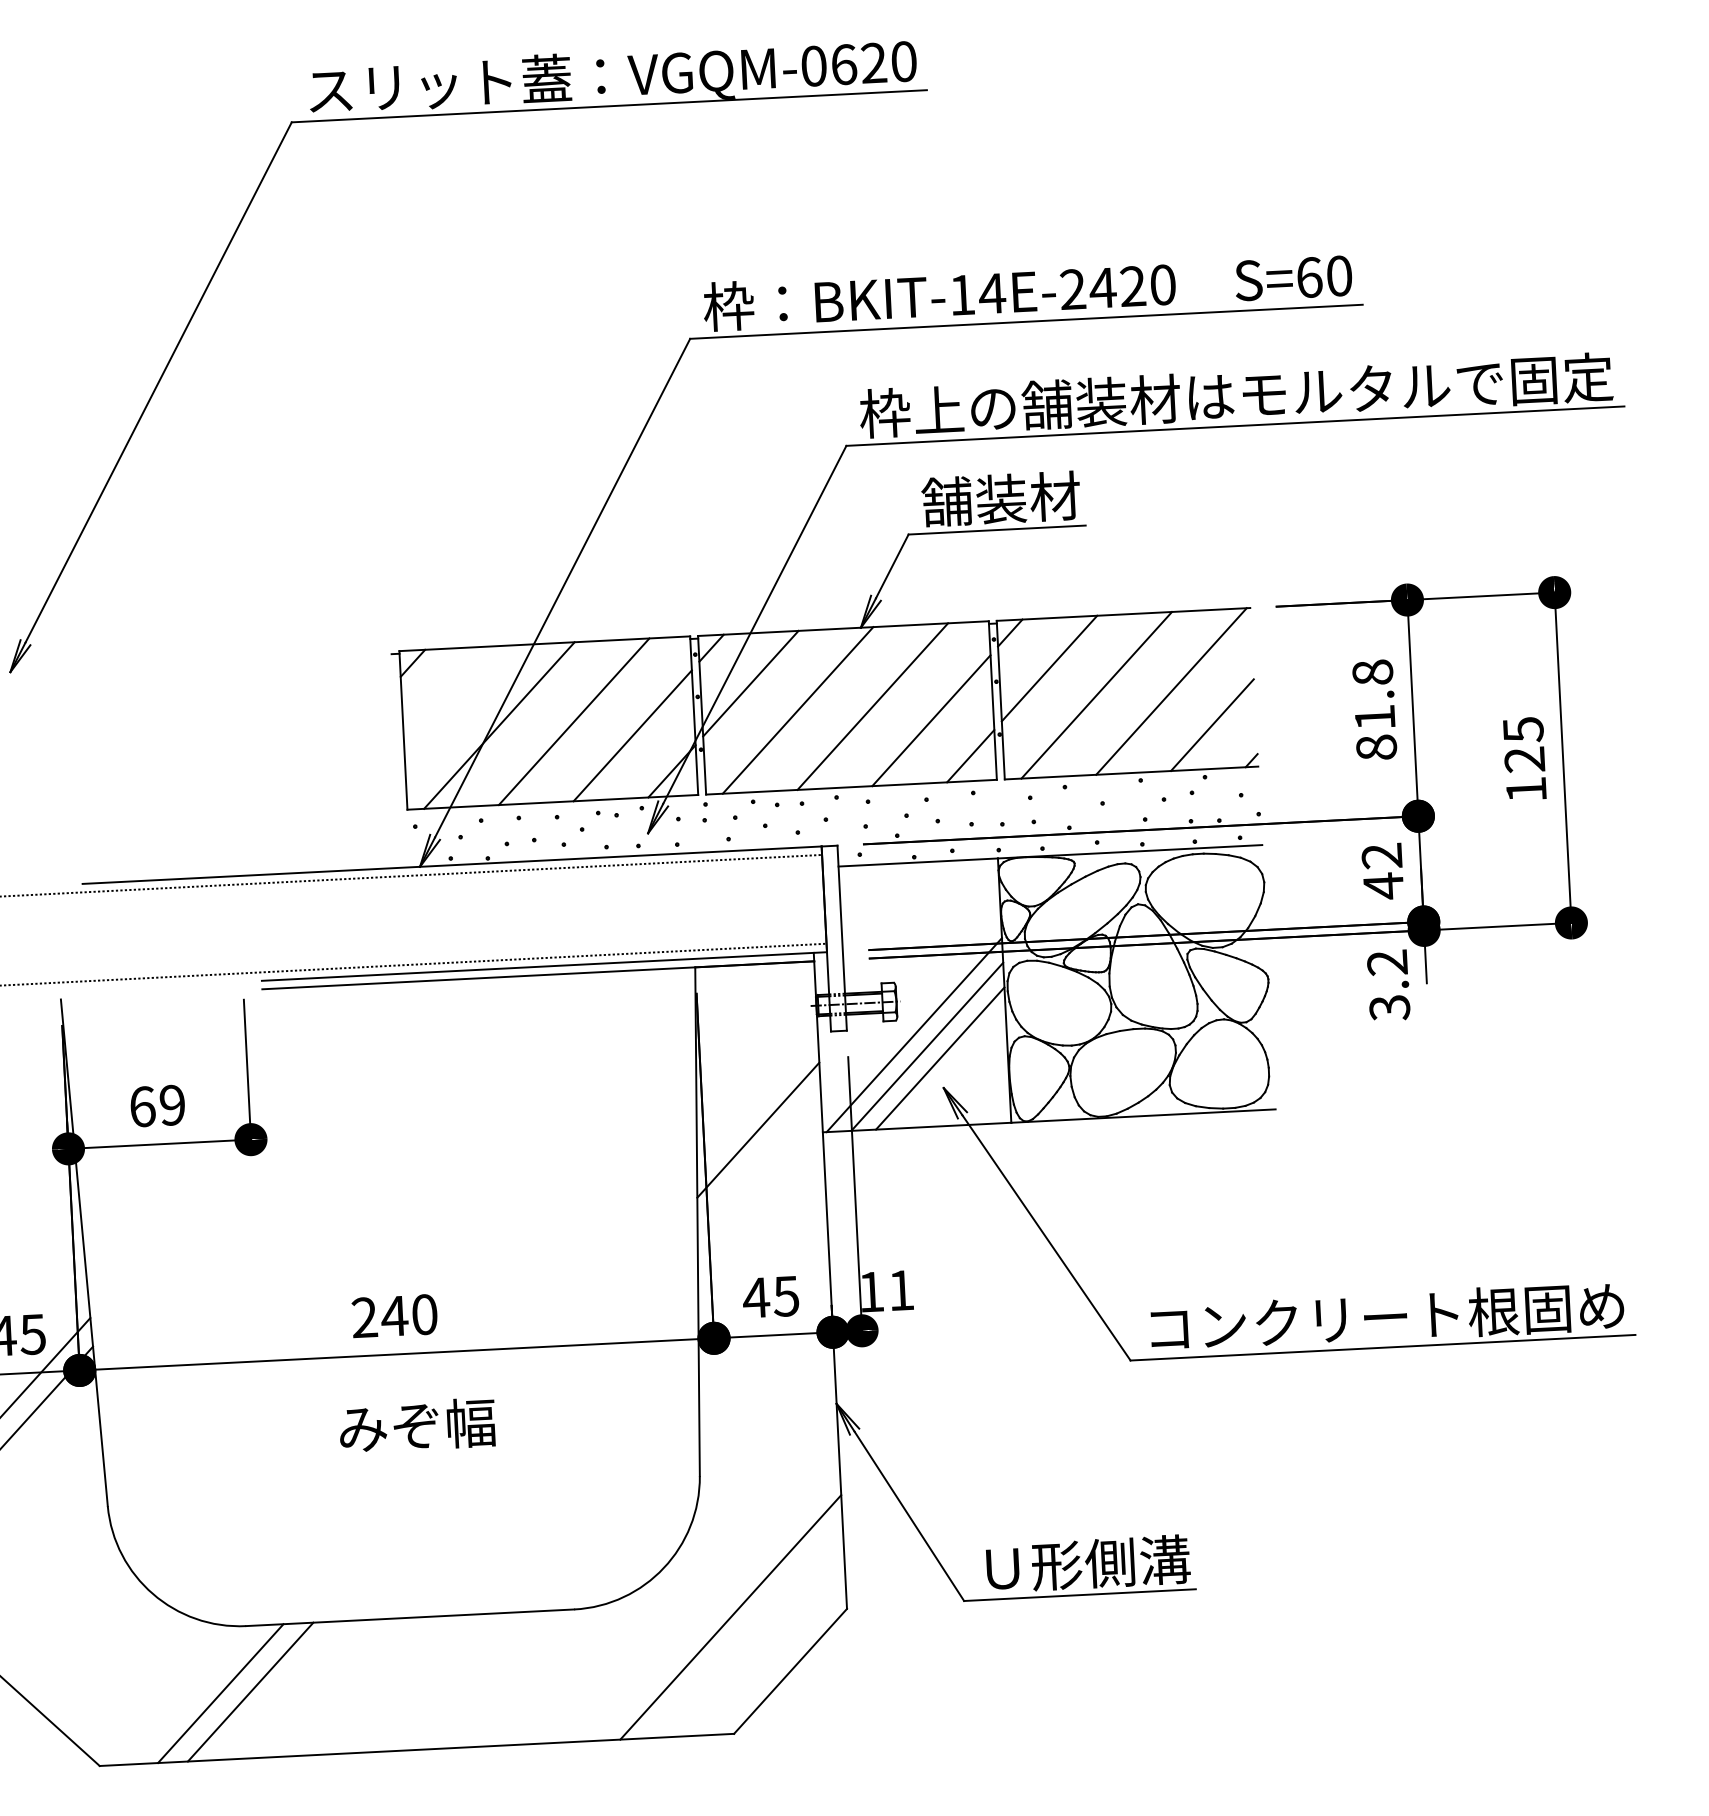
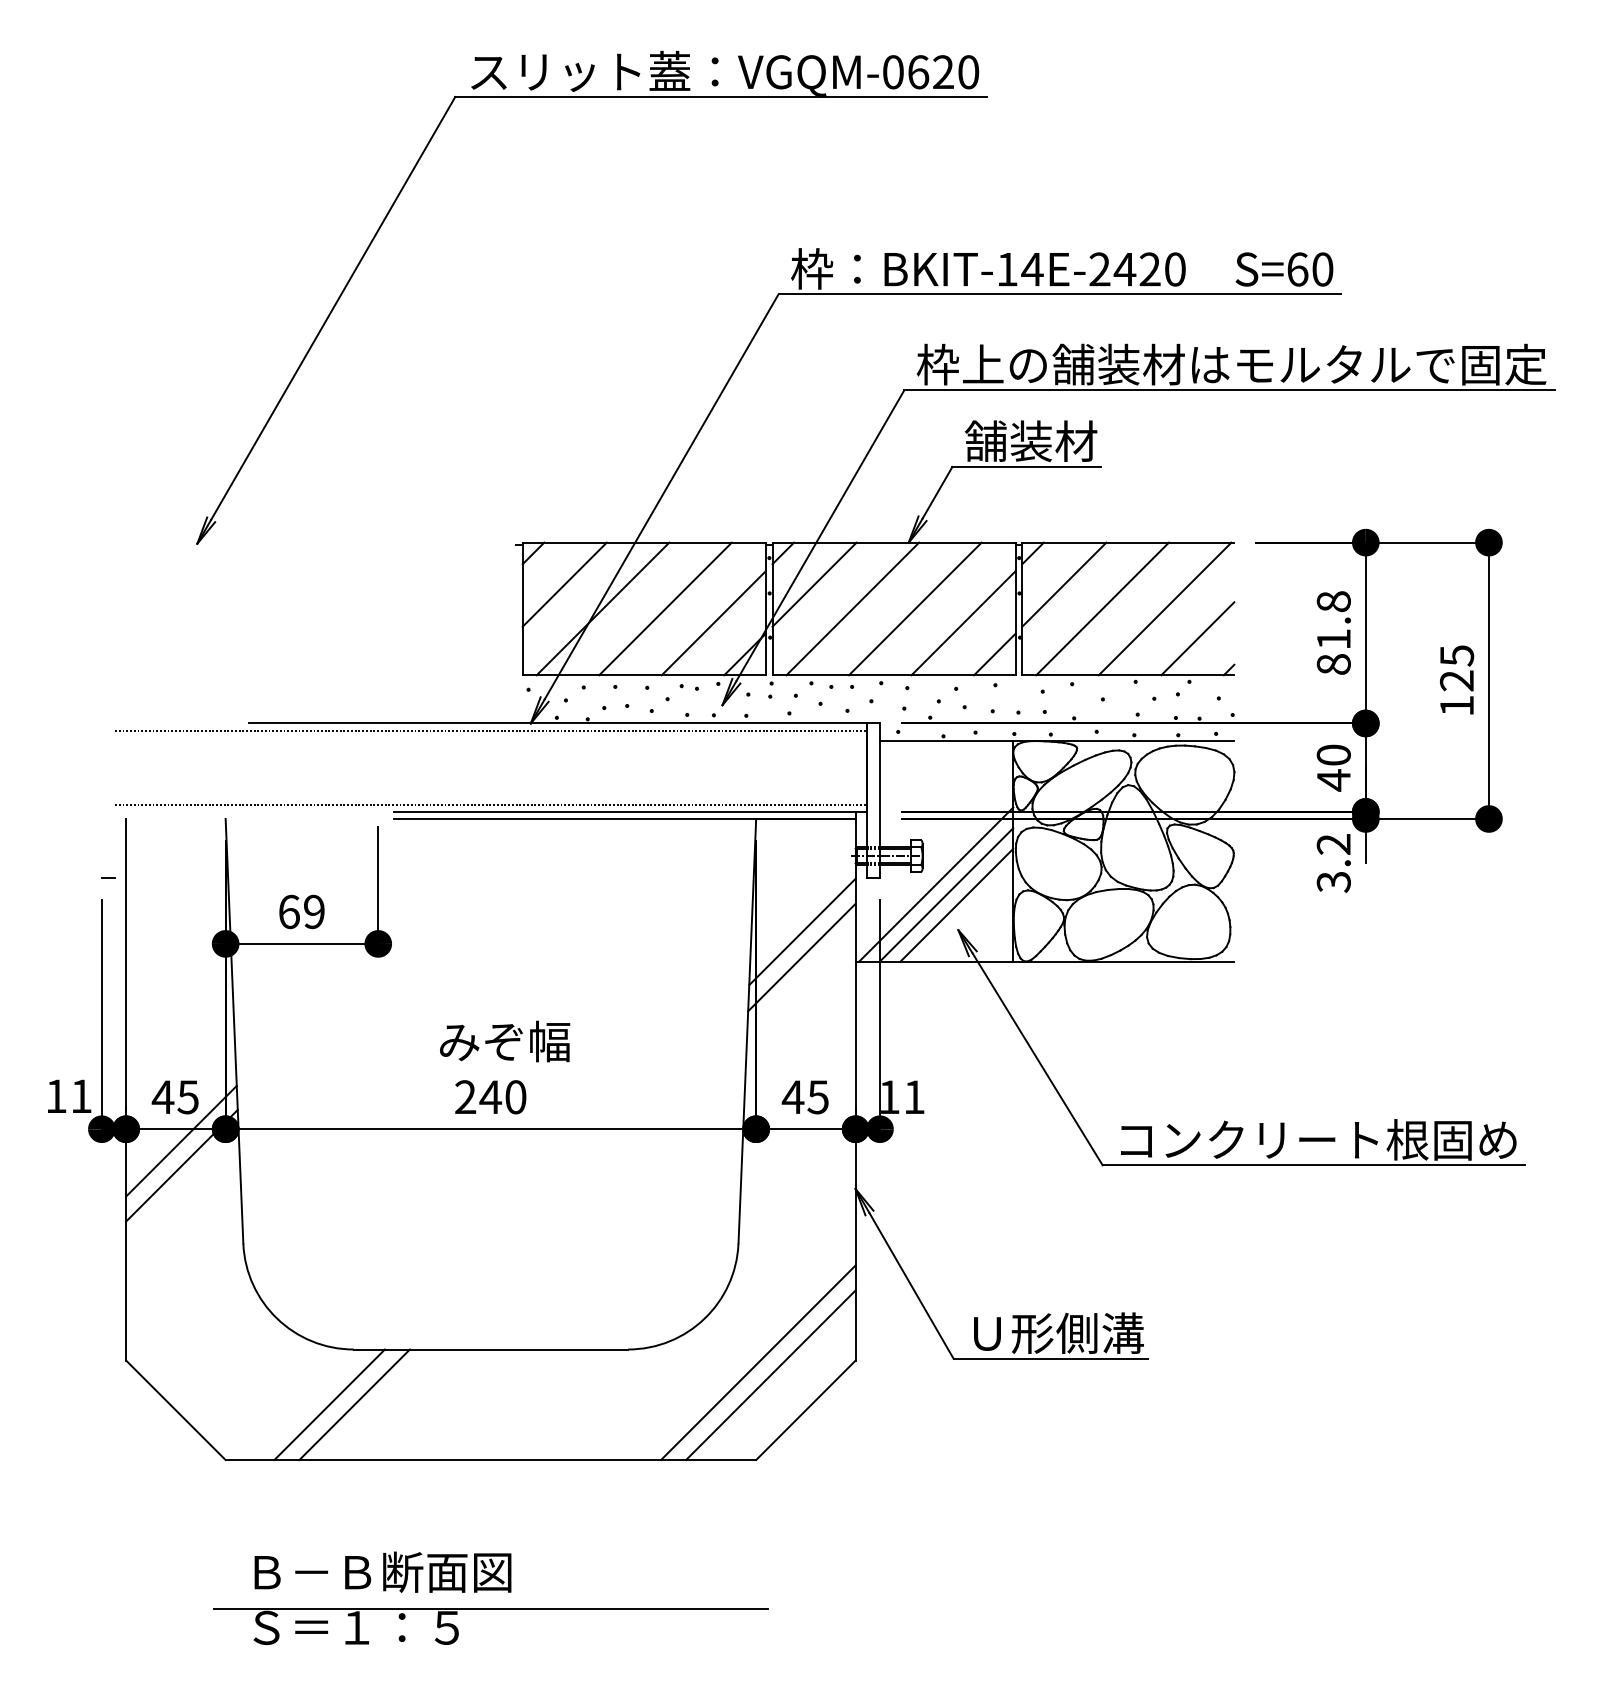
line: (451, 698) -> (564, 584), added
text: (1381, 855) -> (1333, 754), 42 -> 40
line: (757, 1099) -> (802, 931), added
text: (417, 1425) -> (505, 1041), moved
line: (746, 1631) -> (770, 1375), added

